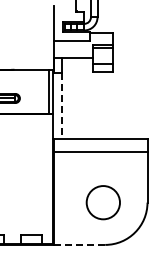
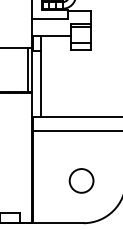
line: (62, 106) -> (40, 84), dashed -> solid
circle: (102, 202) -> (80, 180), size x0.71
line: (80, 244) -> (58, 222), dashed -> solid

